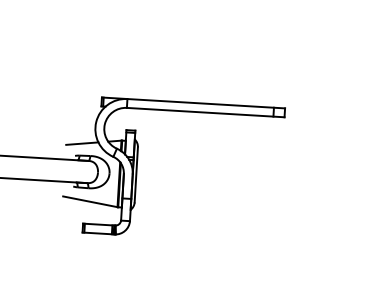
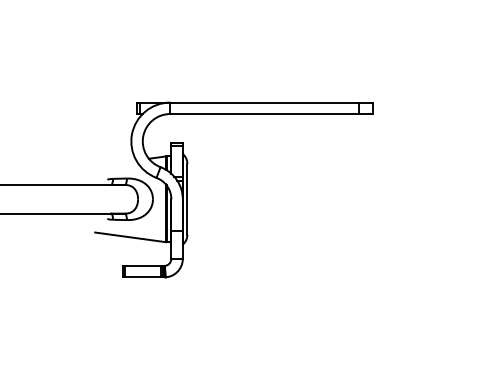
line: (82, 143) -> (115, 163), removed

